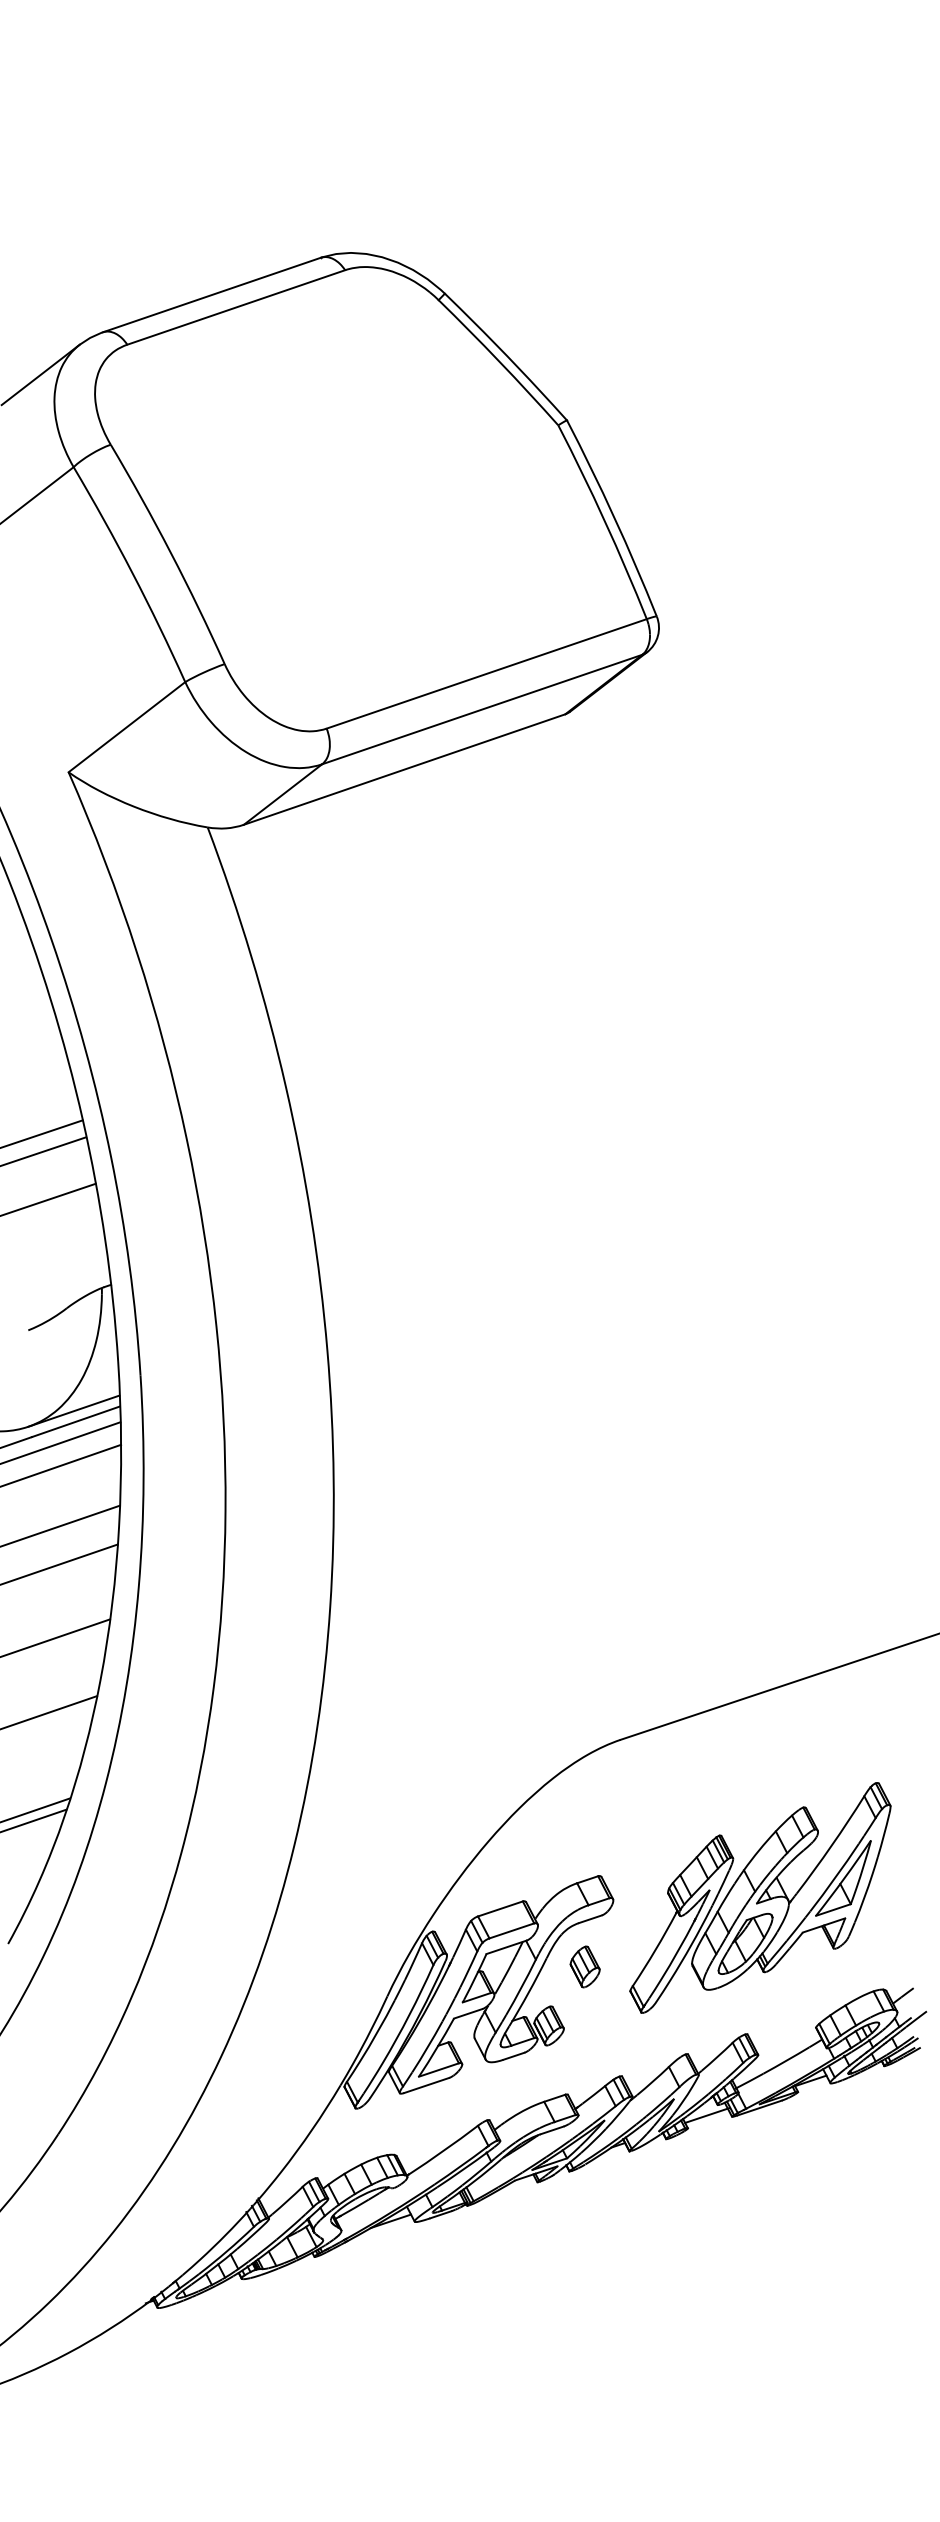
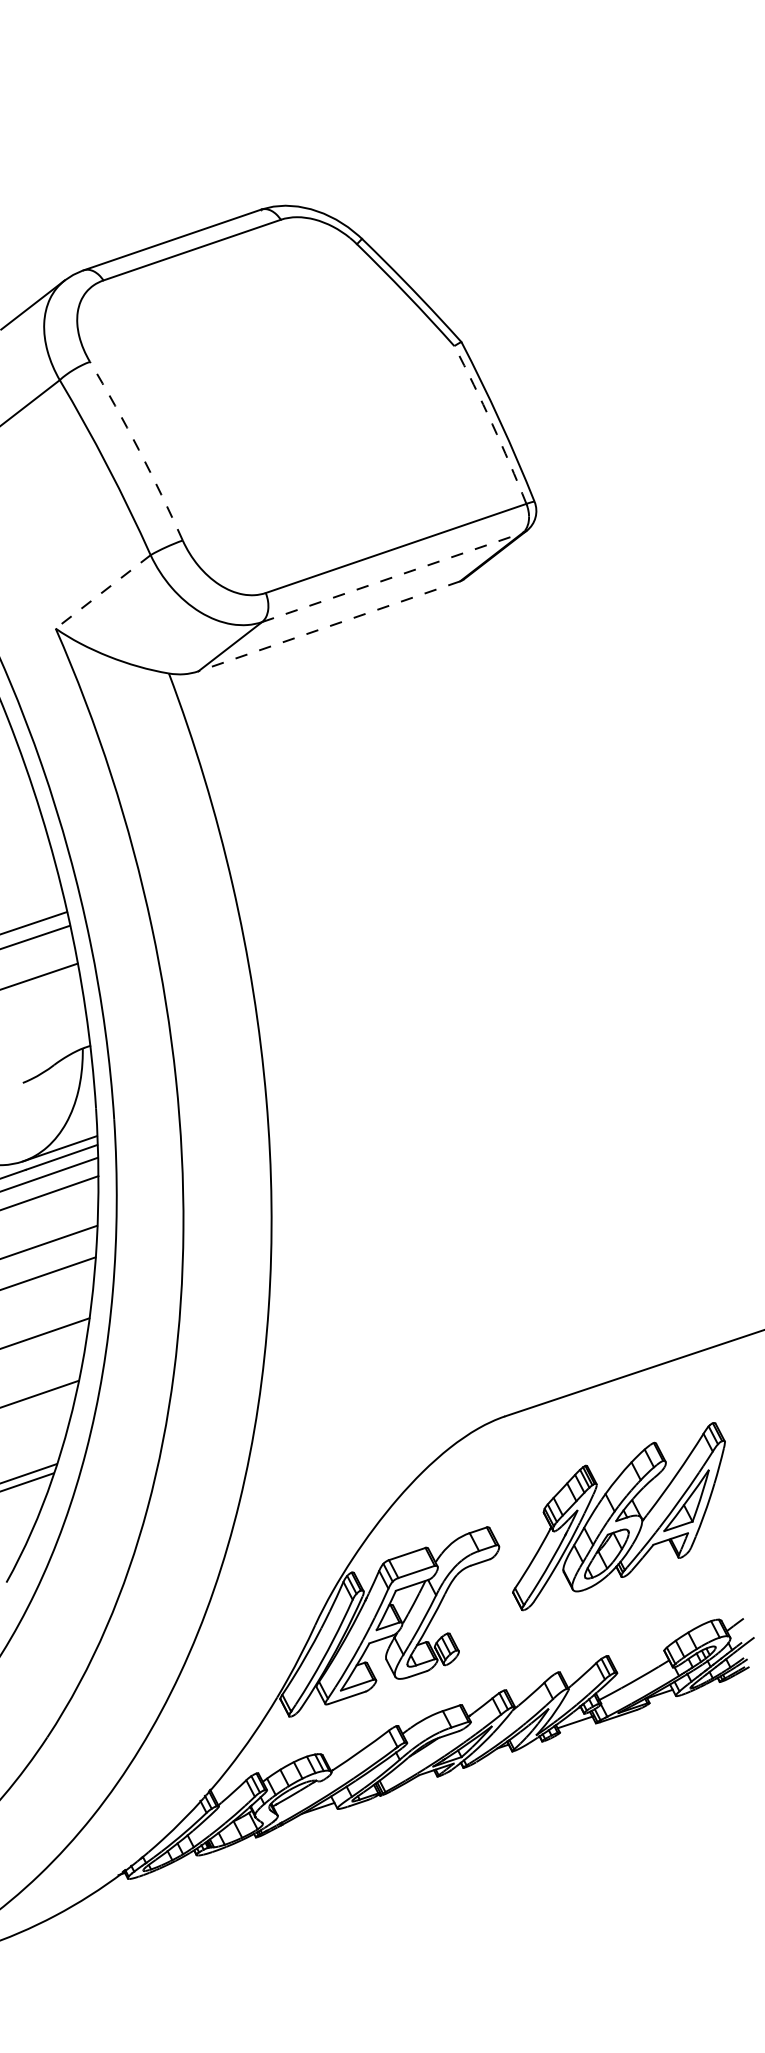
arc: (604, 521) -> (492, 424), solid -> dashed
arc: (170, 552) -> (138, 449), solid -> dashed
line: (482, 709) -> (392, 577), solid -> dashed
line: (126, 727) -> (102, 592), solid -> dashed
line: (404, 769) -> (329, 626), solid -> dashed
part: (760, 1897) -> (619, 1516), moved
part: (584, 1966) -> (475, 1600), removed

